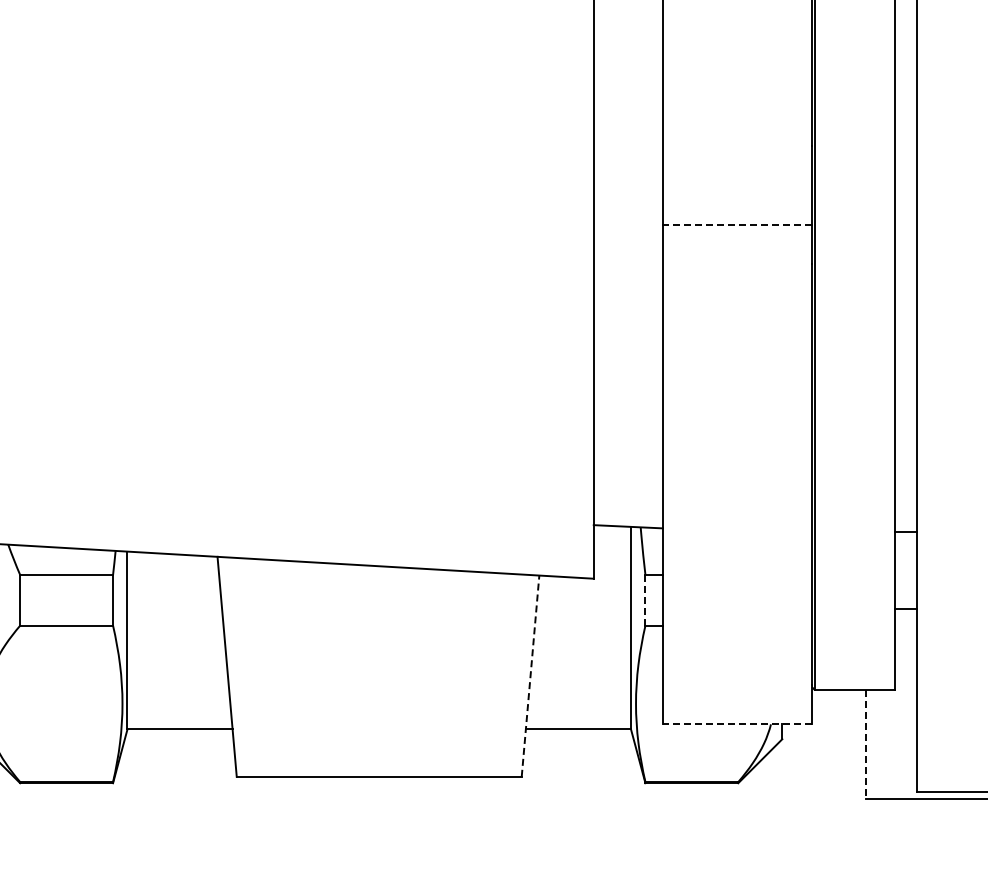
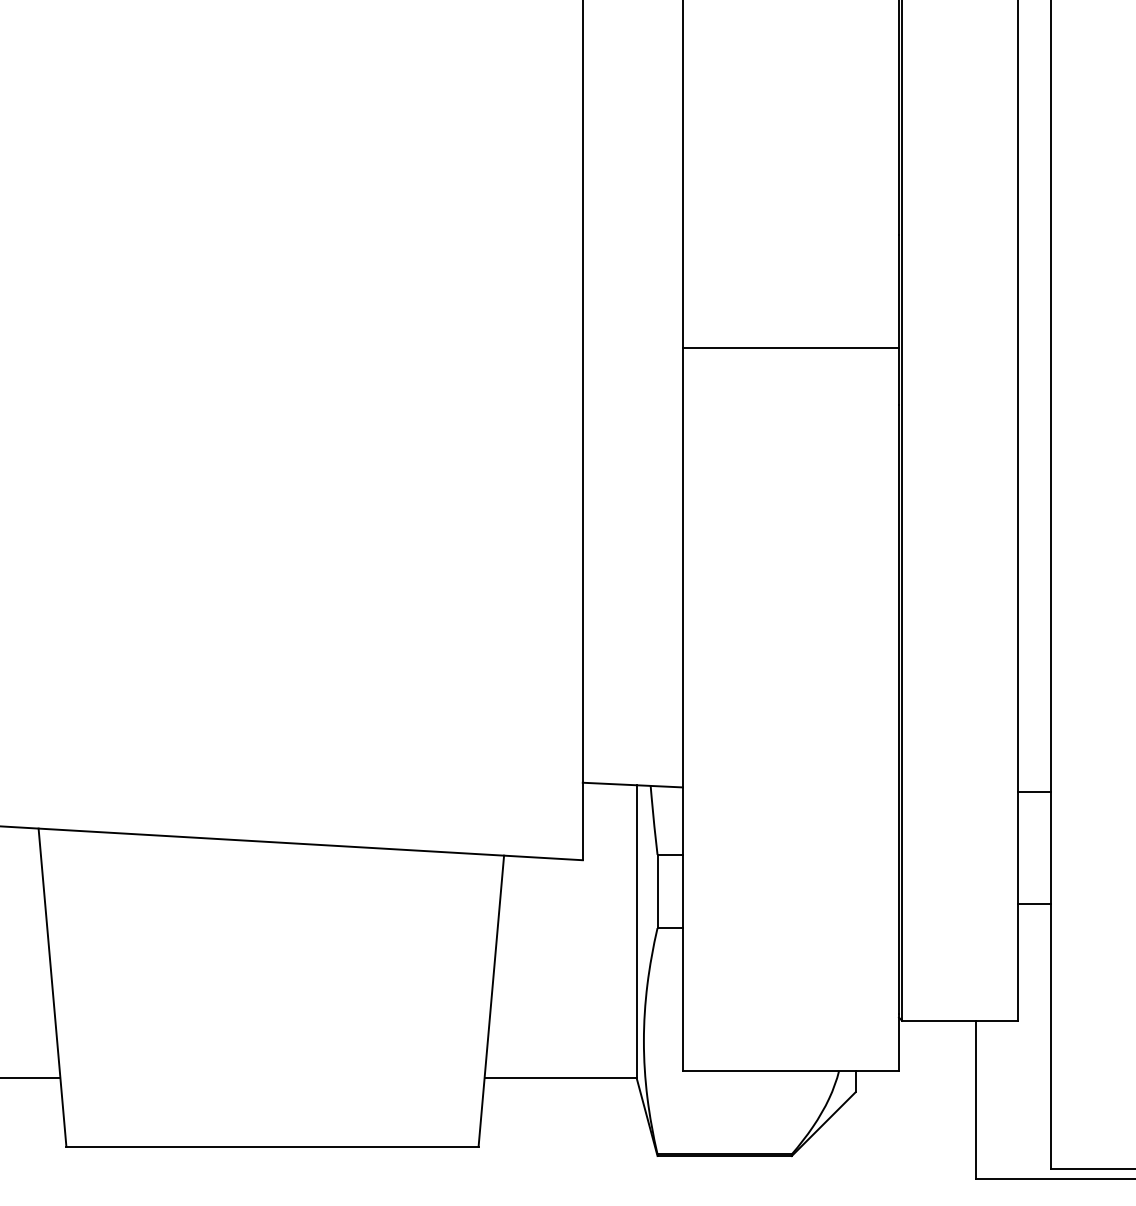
line: (737, 224) -> (790, 347), dashed -> solid
line: (645, 600) -> (657, 891), dashed -> solid
line: (530, 675) -> (491, 1000), dashed -> solid
line: (737, 724) -> (790, 1071), dashed -> solid
line: (865, 744) -> (975, 1100), dashed -> solid

